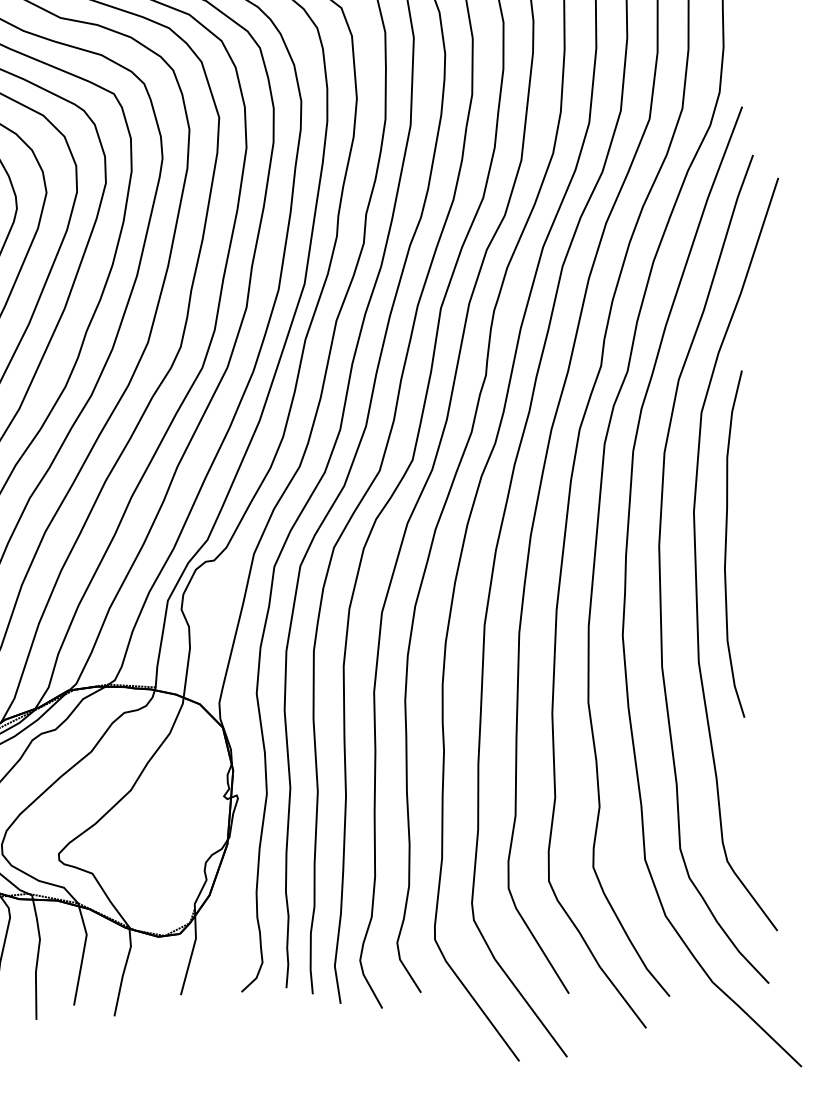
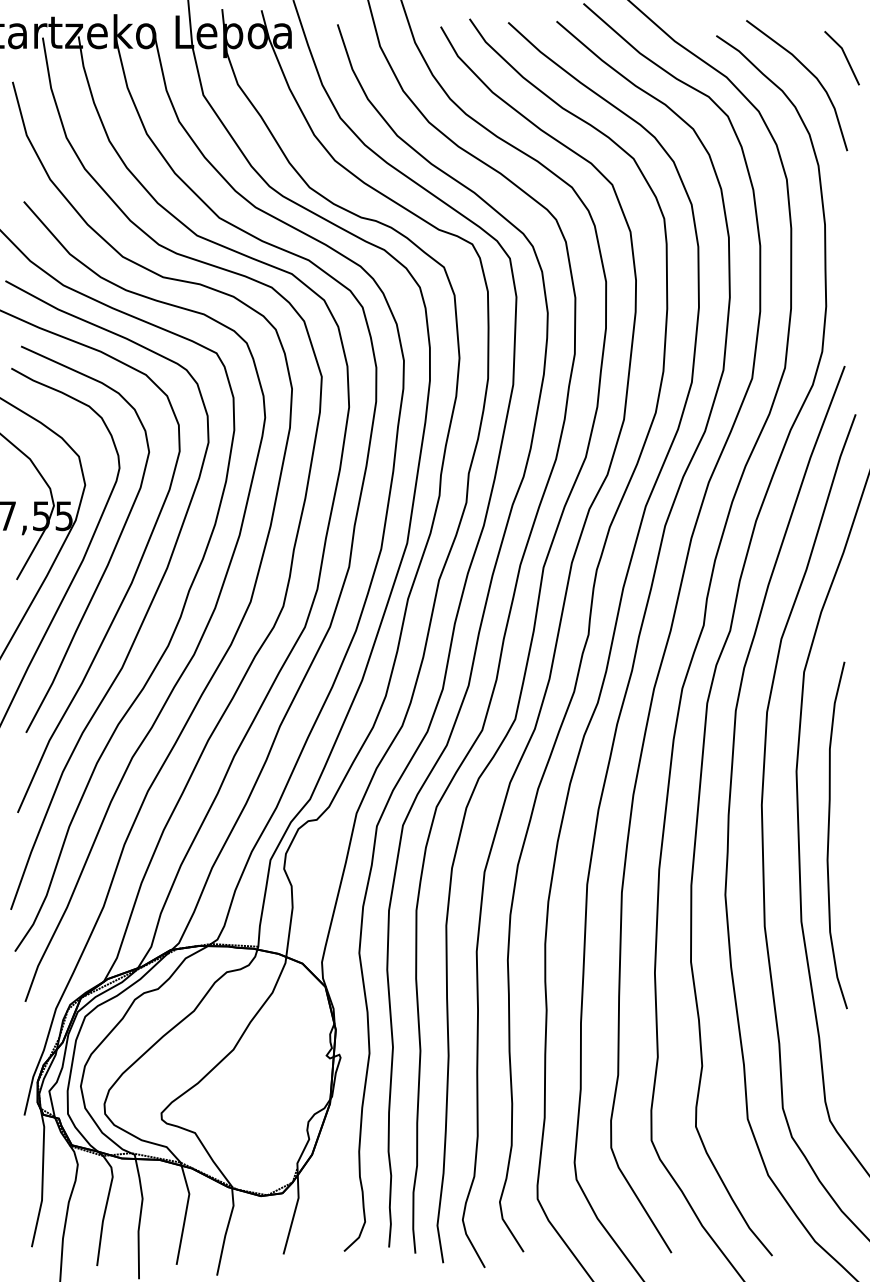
part: (726, 544) -> (829, 835), moved

